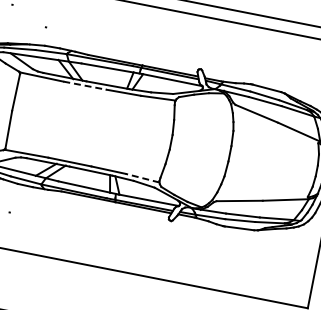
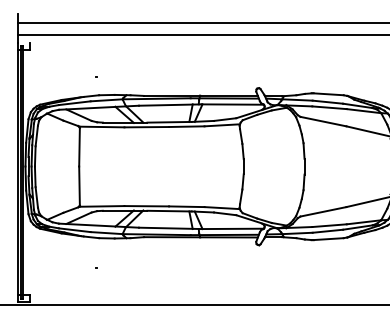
line: (85, 86) -> (147, 127), dashed -> solid
line: (142, 178) -> (222, 208), dashed -> solid

